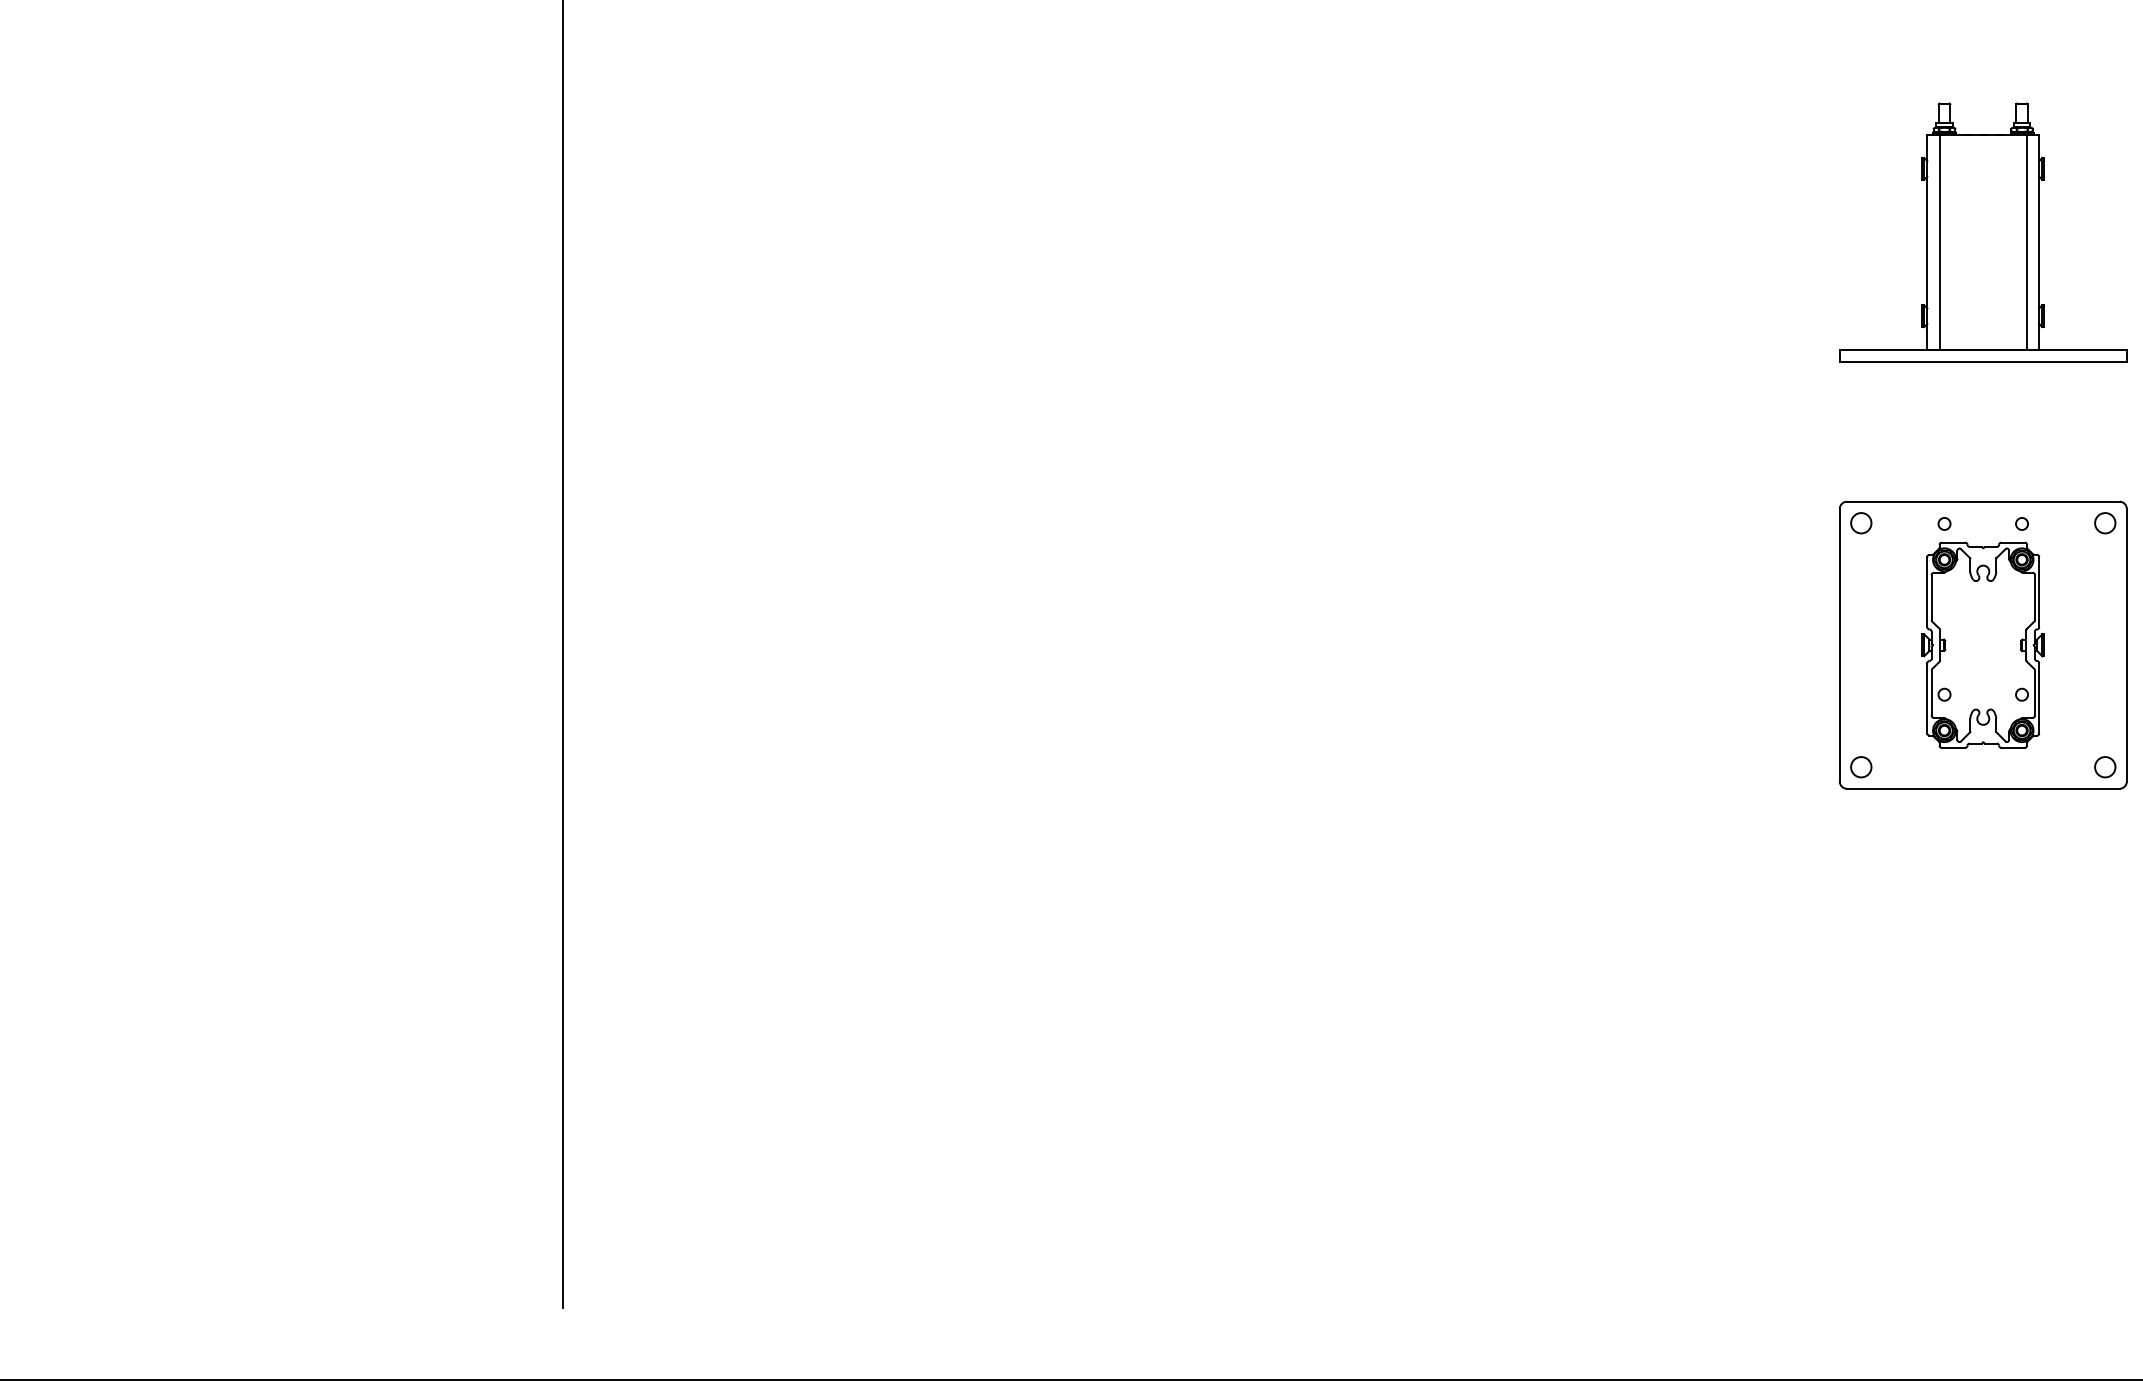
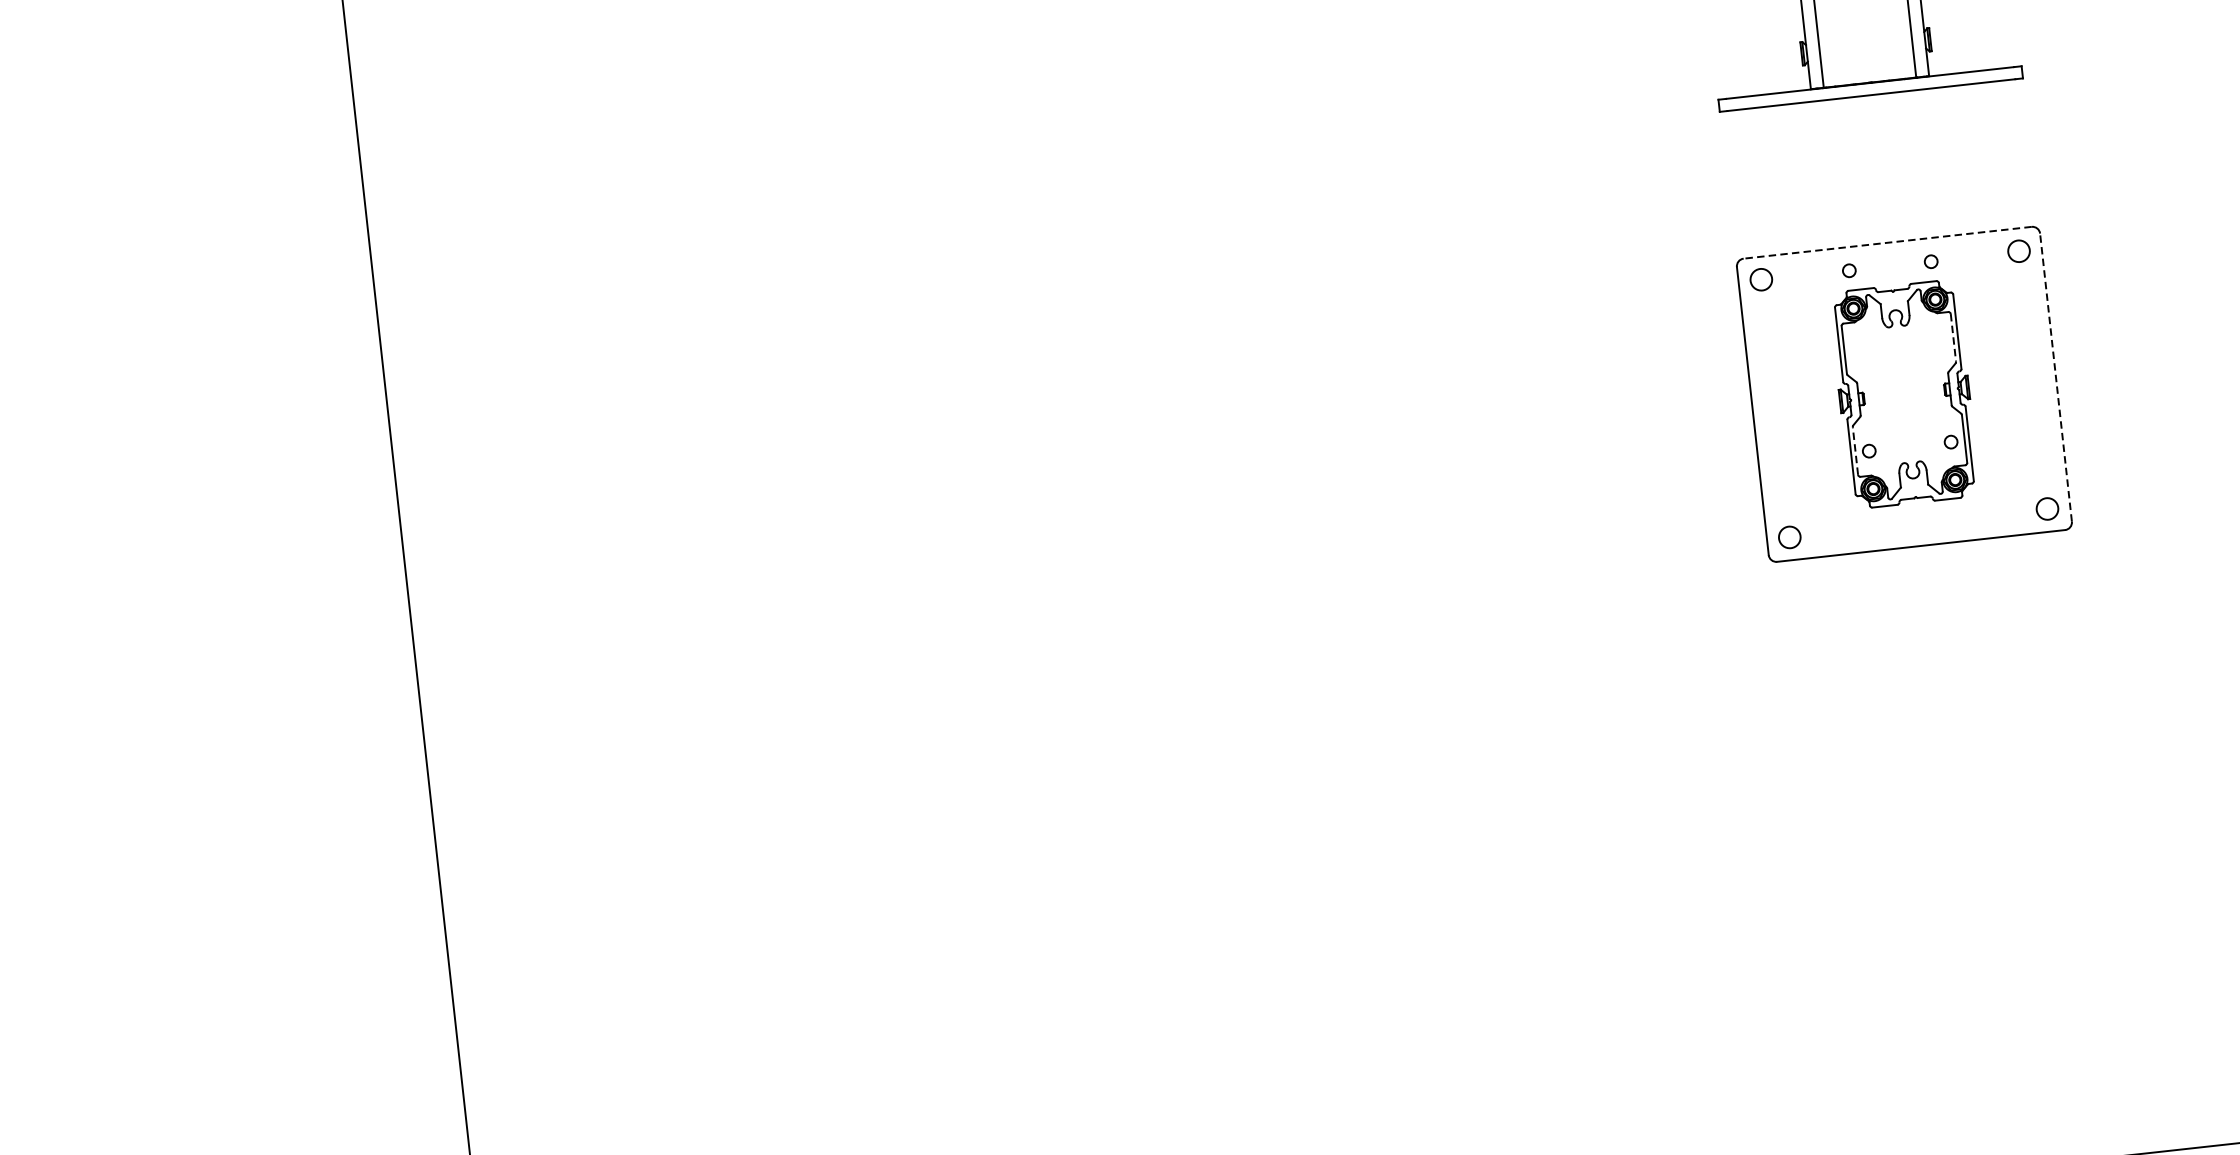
line: (1982, 501) -> (1886, 242), solid -> dashed
line: (2034, 597) -> (1952, 337), solid -> dashed
line: (2126, 644) -> (2055, 376), solid -> dashed
line: (1931, 693) -> (1855, 451), solid -> dashed

